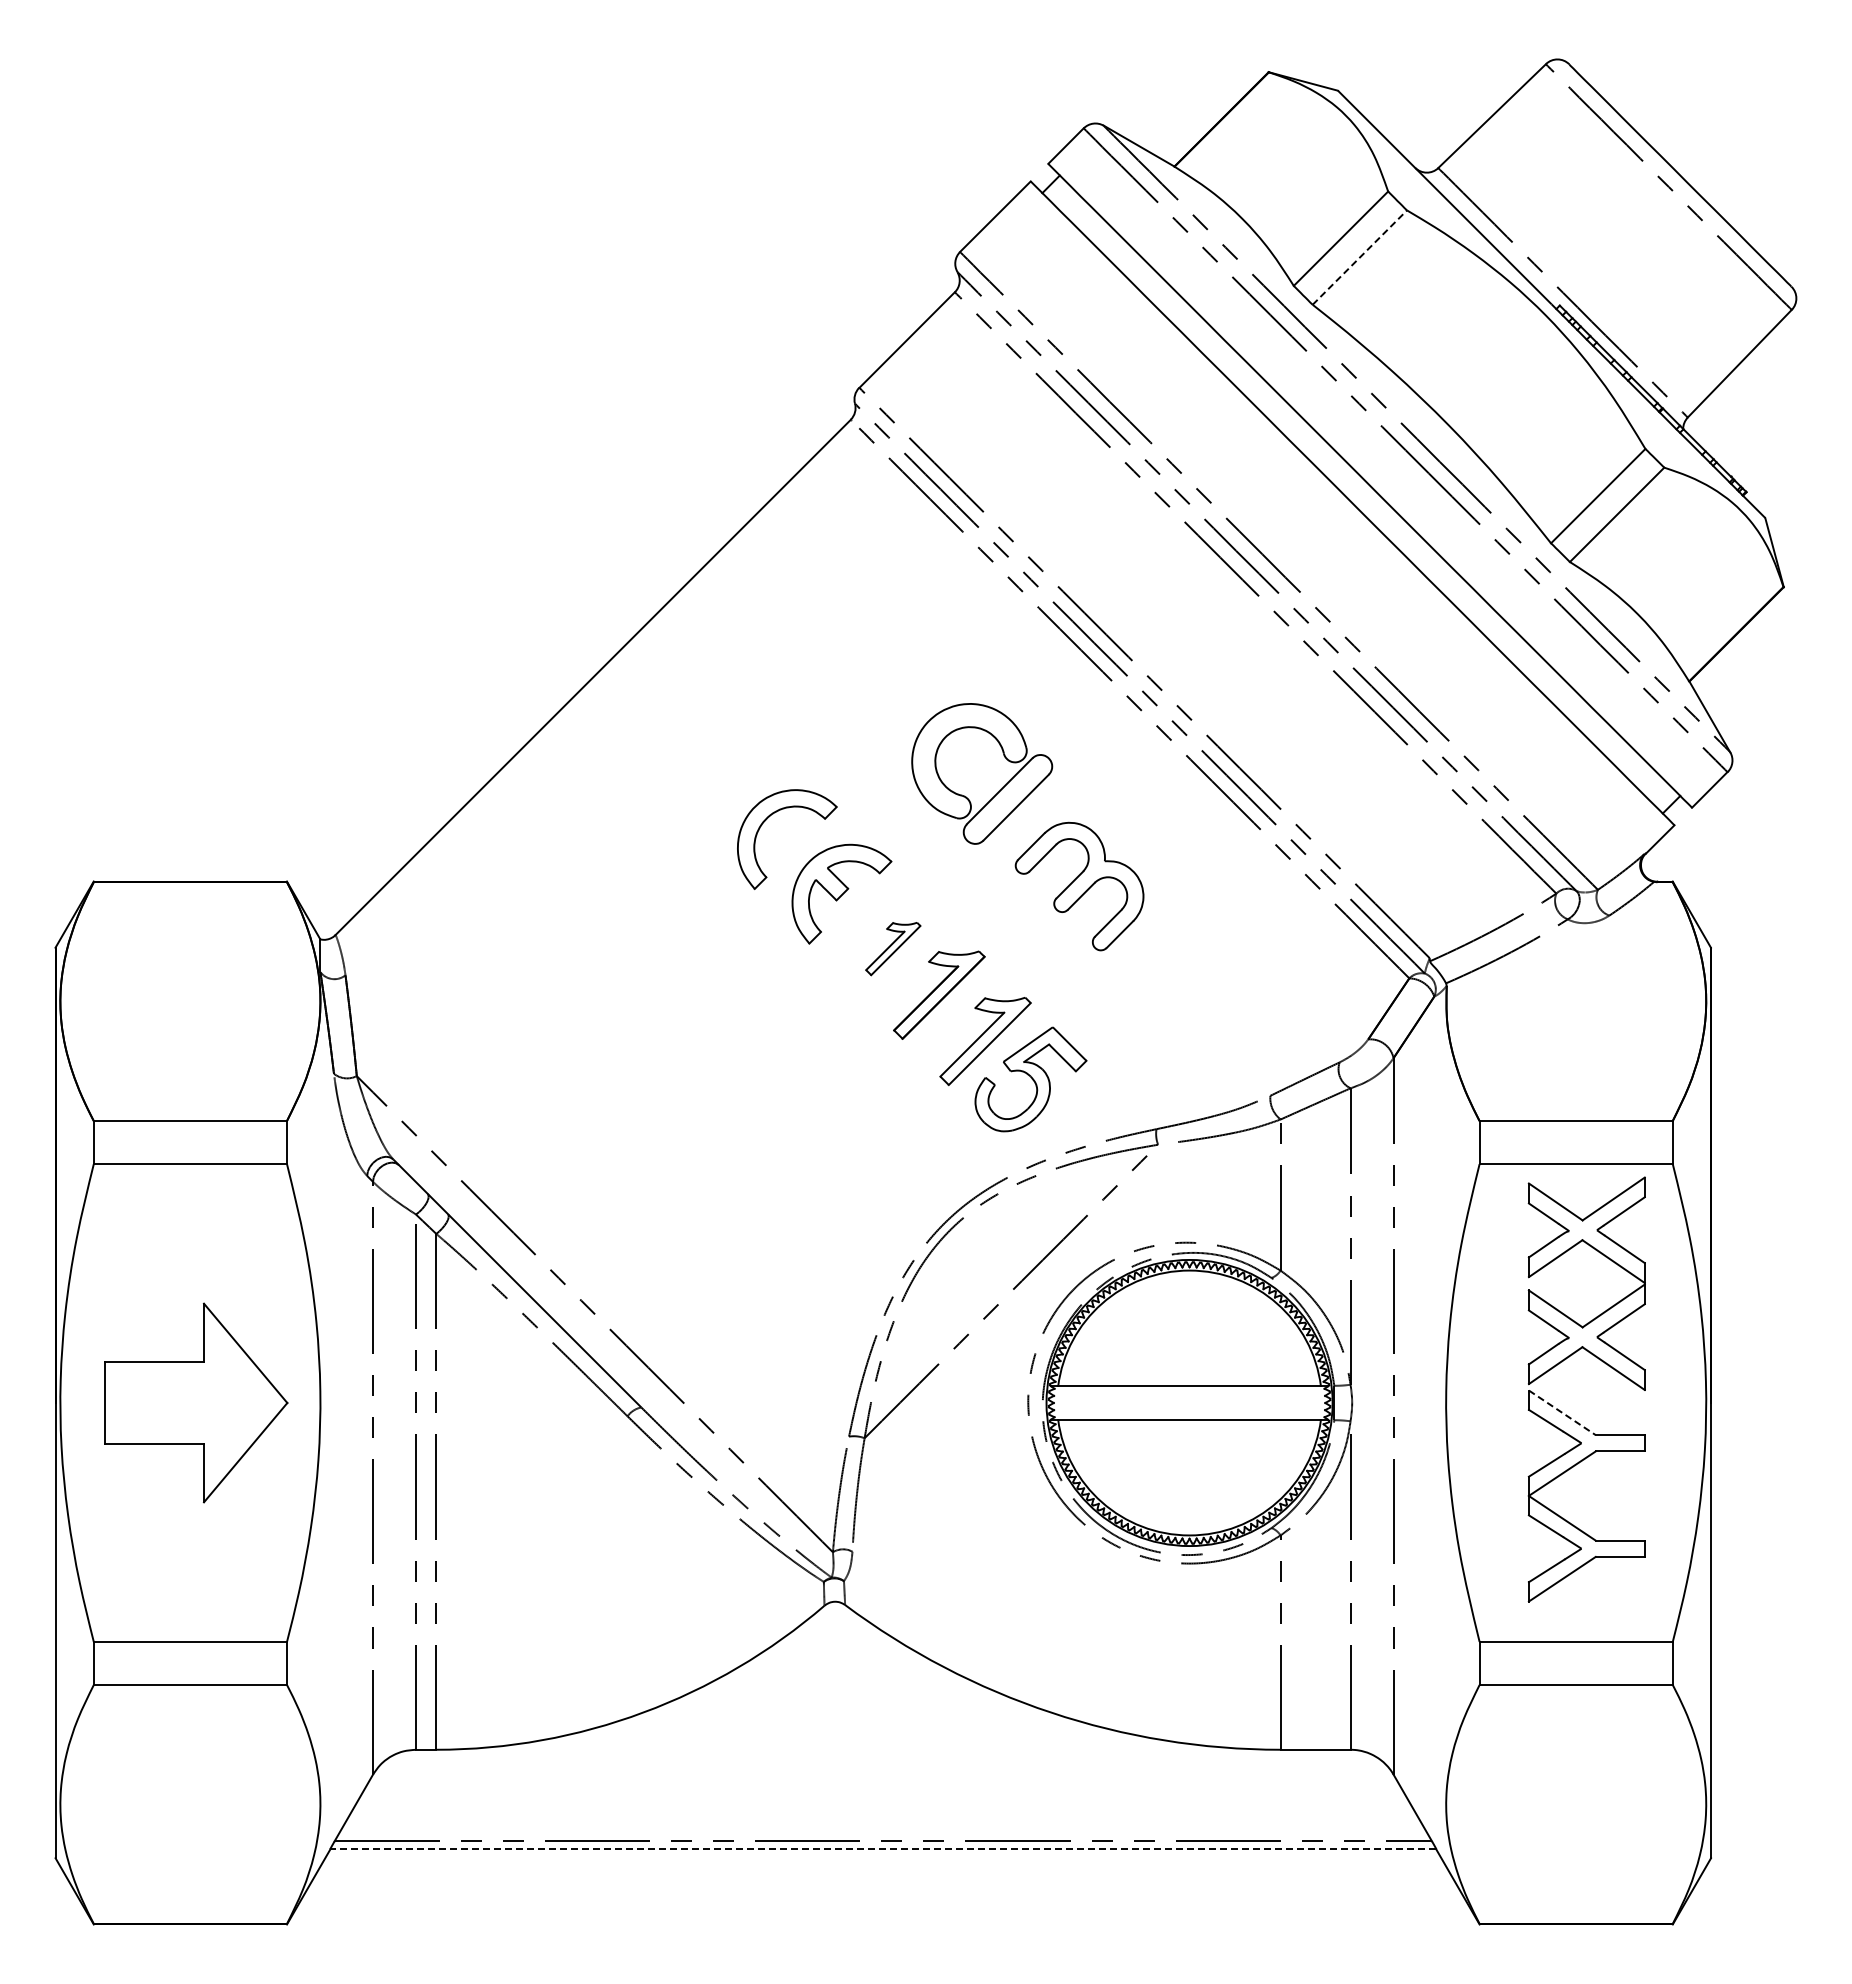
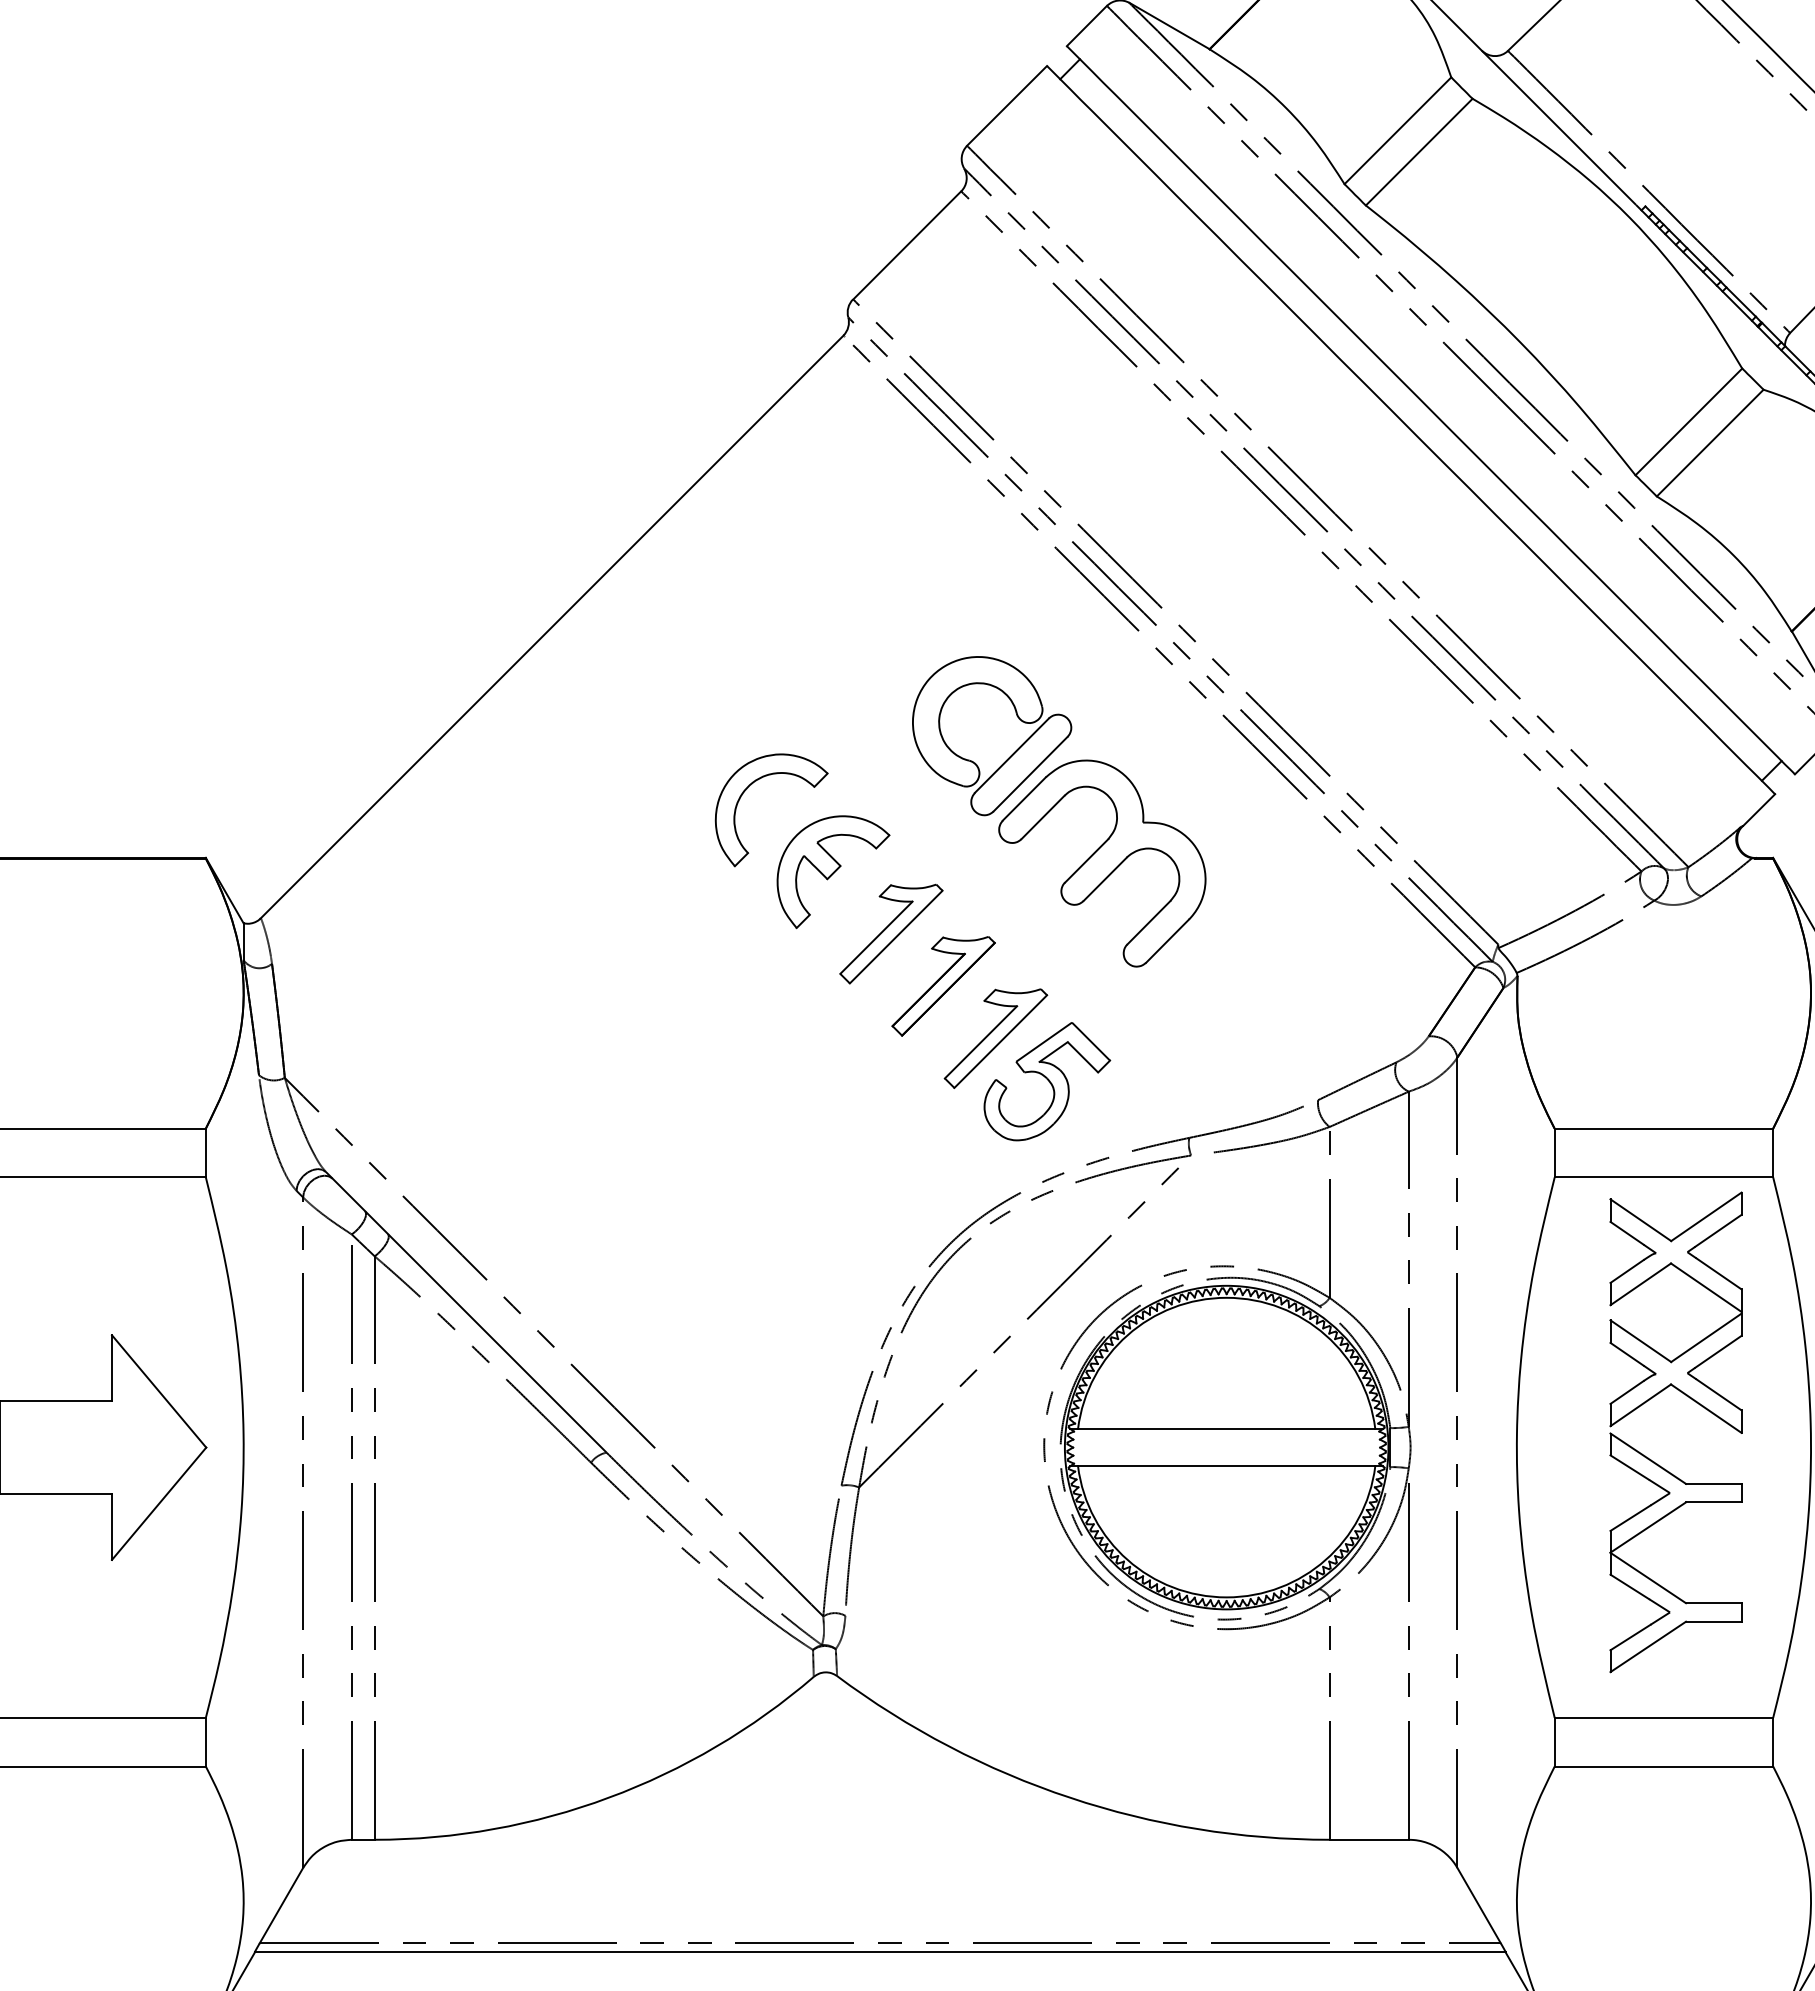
line: (1359, 257) -> (1418, 152), dashed -> solid
part: (1079, 886) -> (1102, 863), size x1.43
part: (893, 948) -> (891, 933), size x1.67
line: (1562, 1413) -> (1648, 1459), dashed -> solid
line: (882, 1849) -> (879, 1952), dashed -> solid

